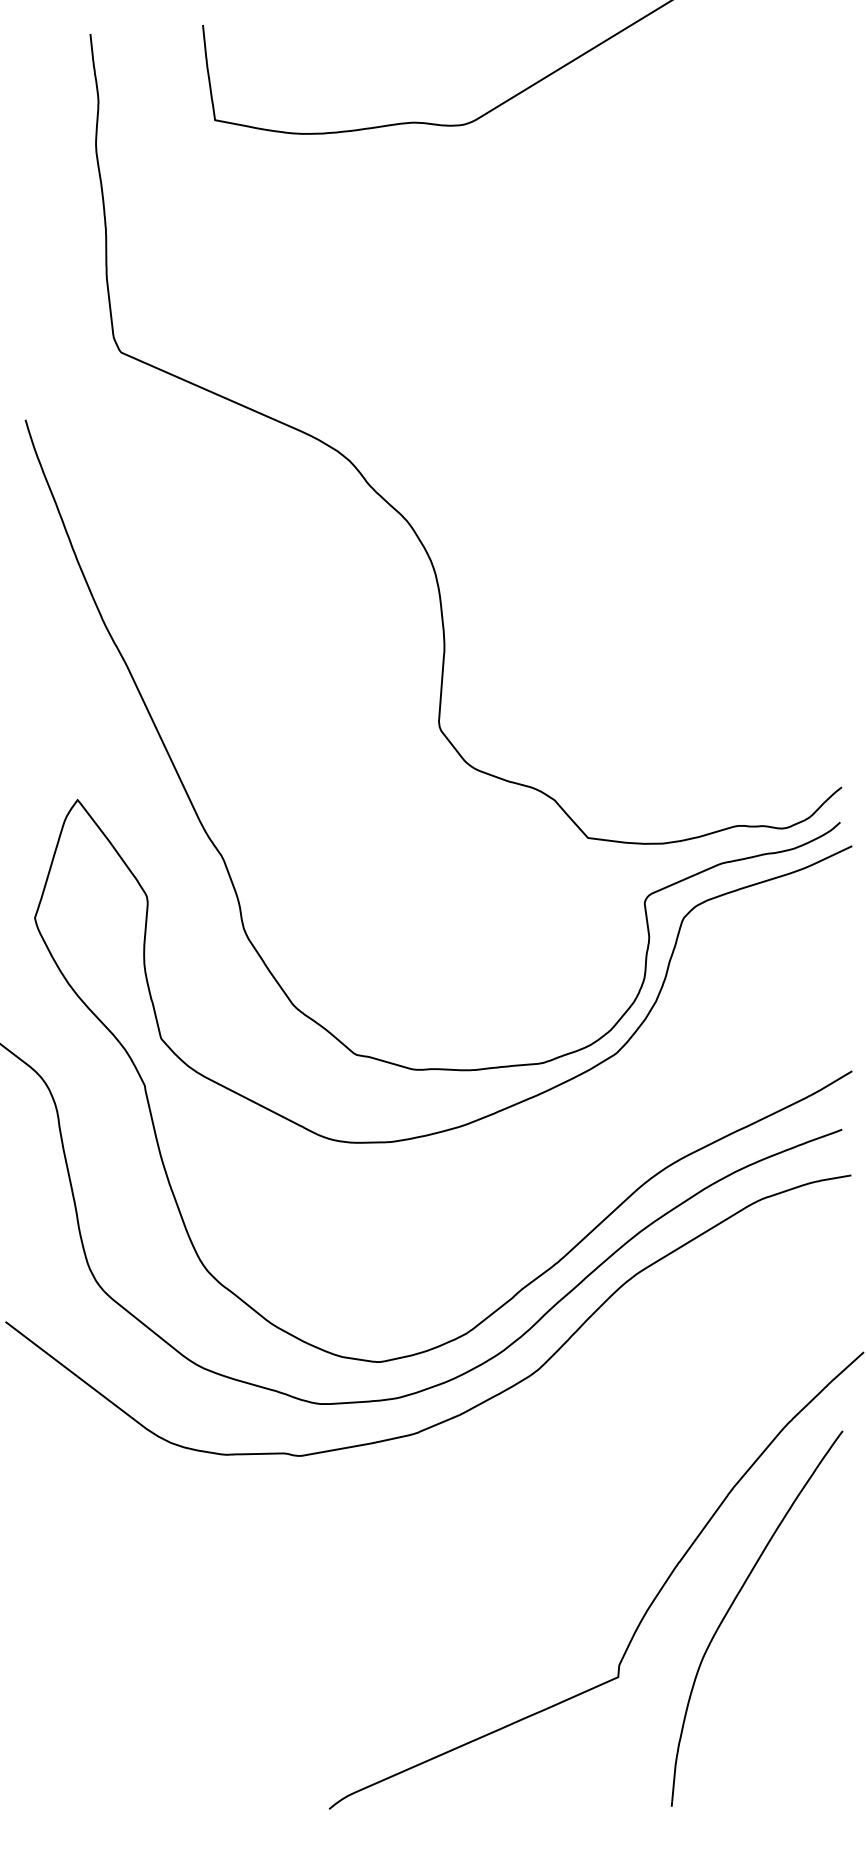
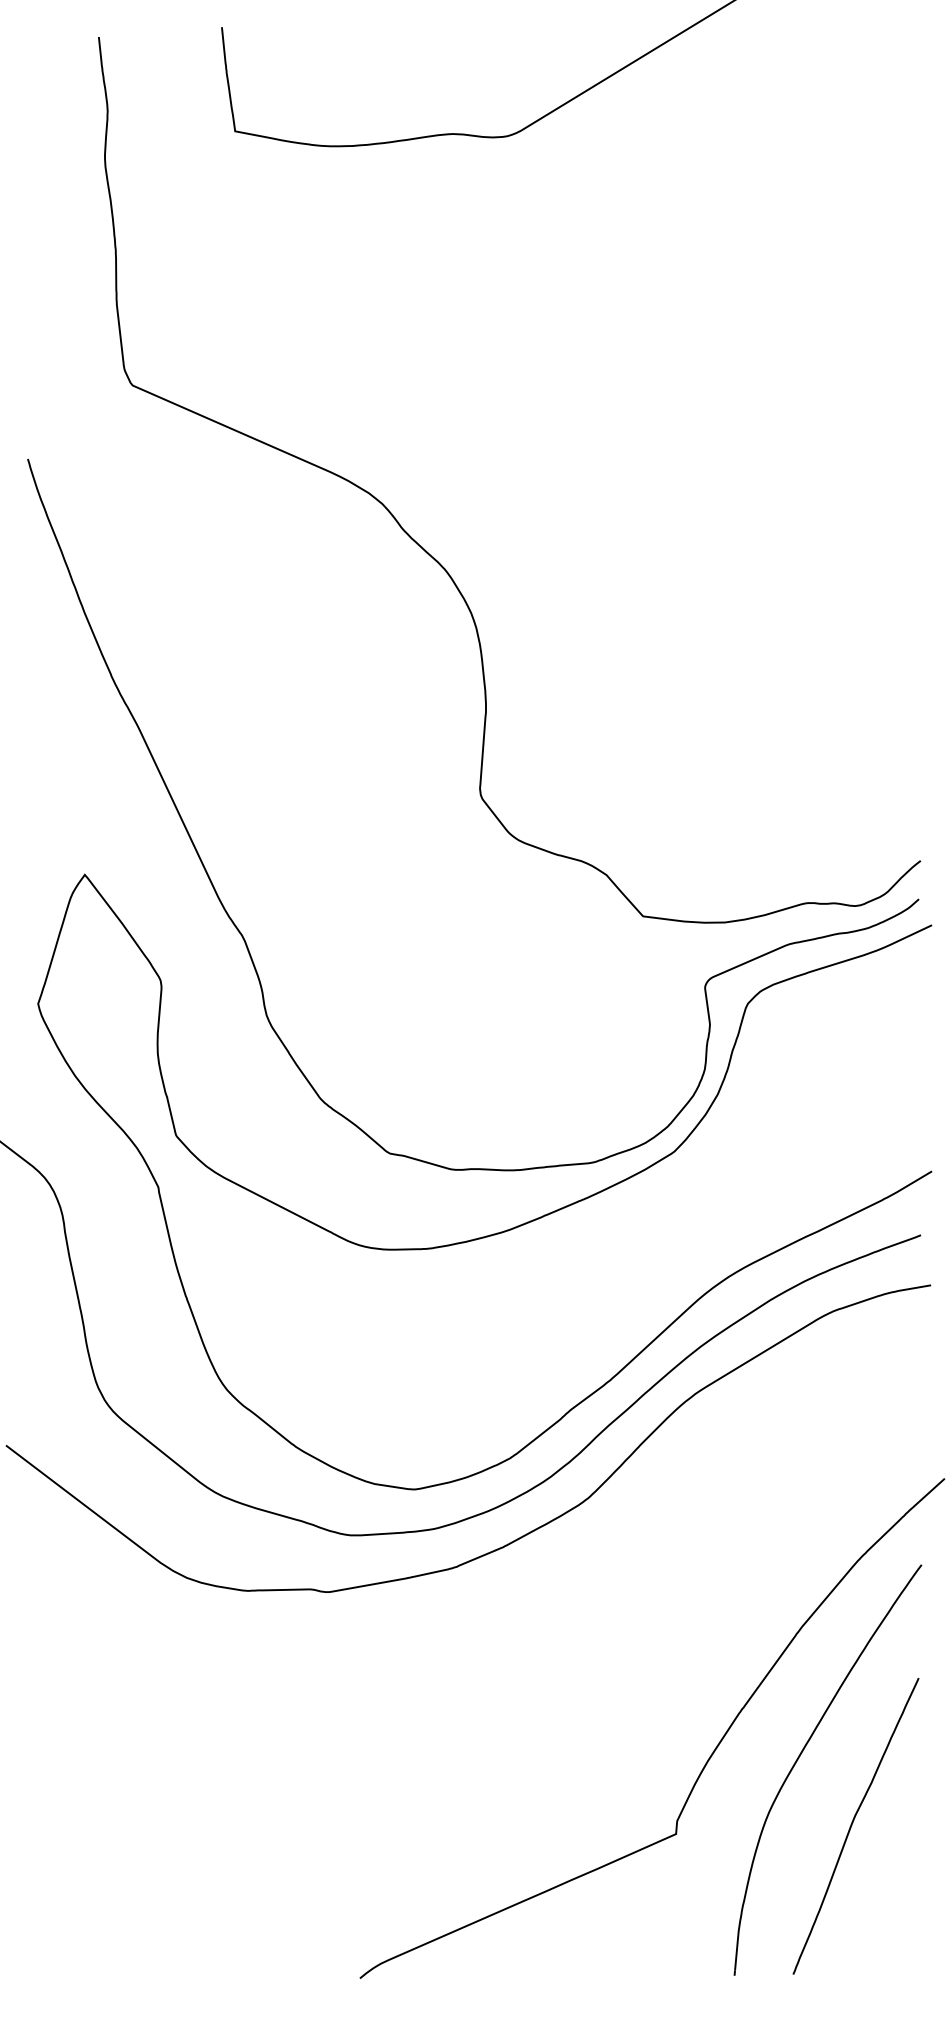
curve: (779, 1669) -> (852, 1825), added

